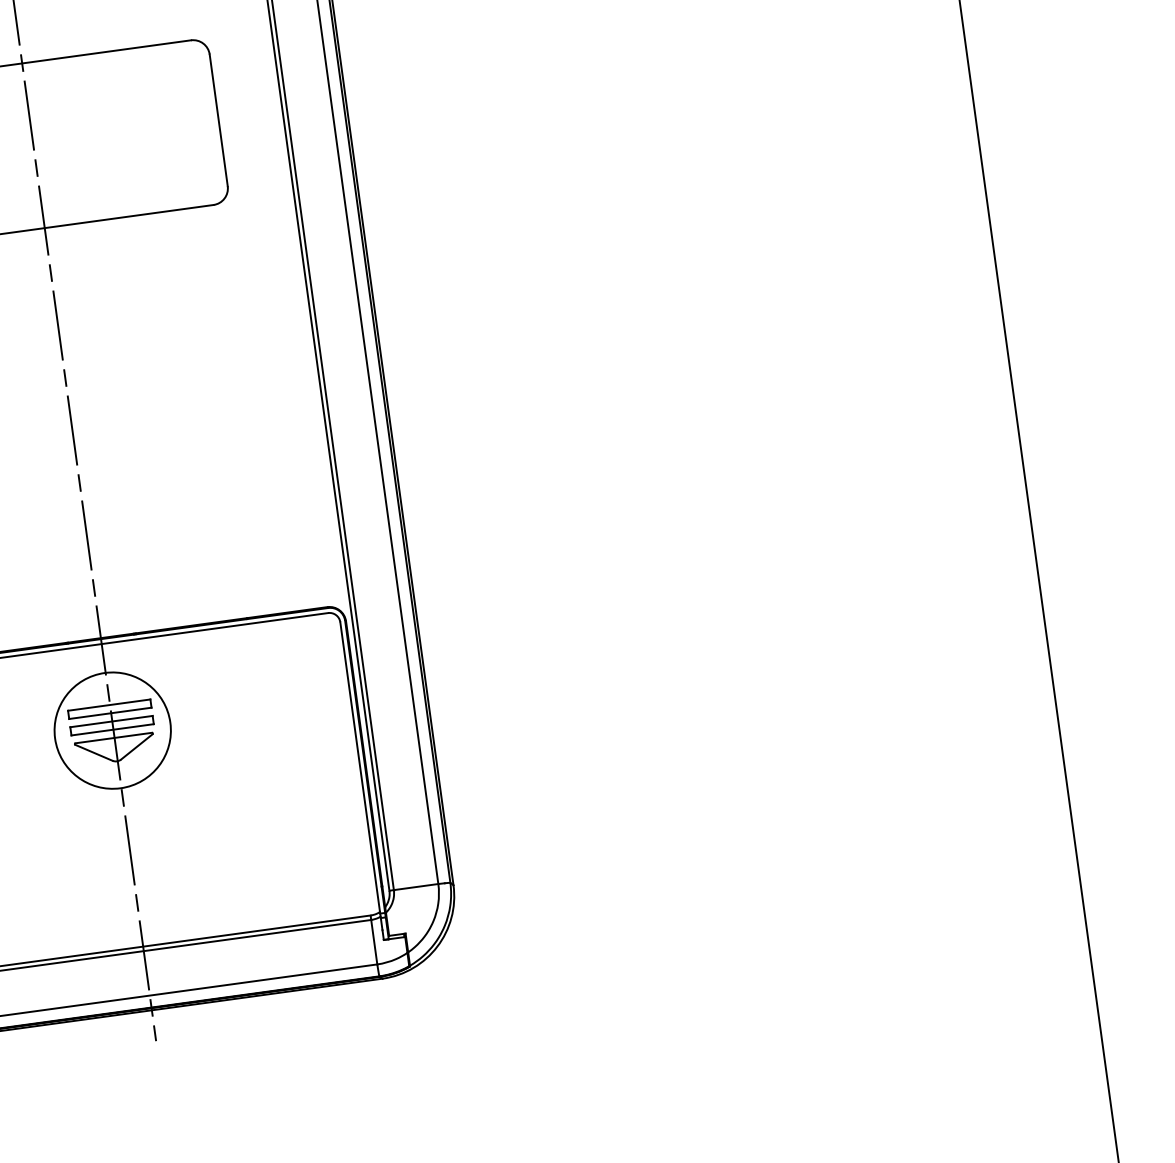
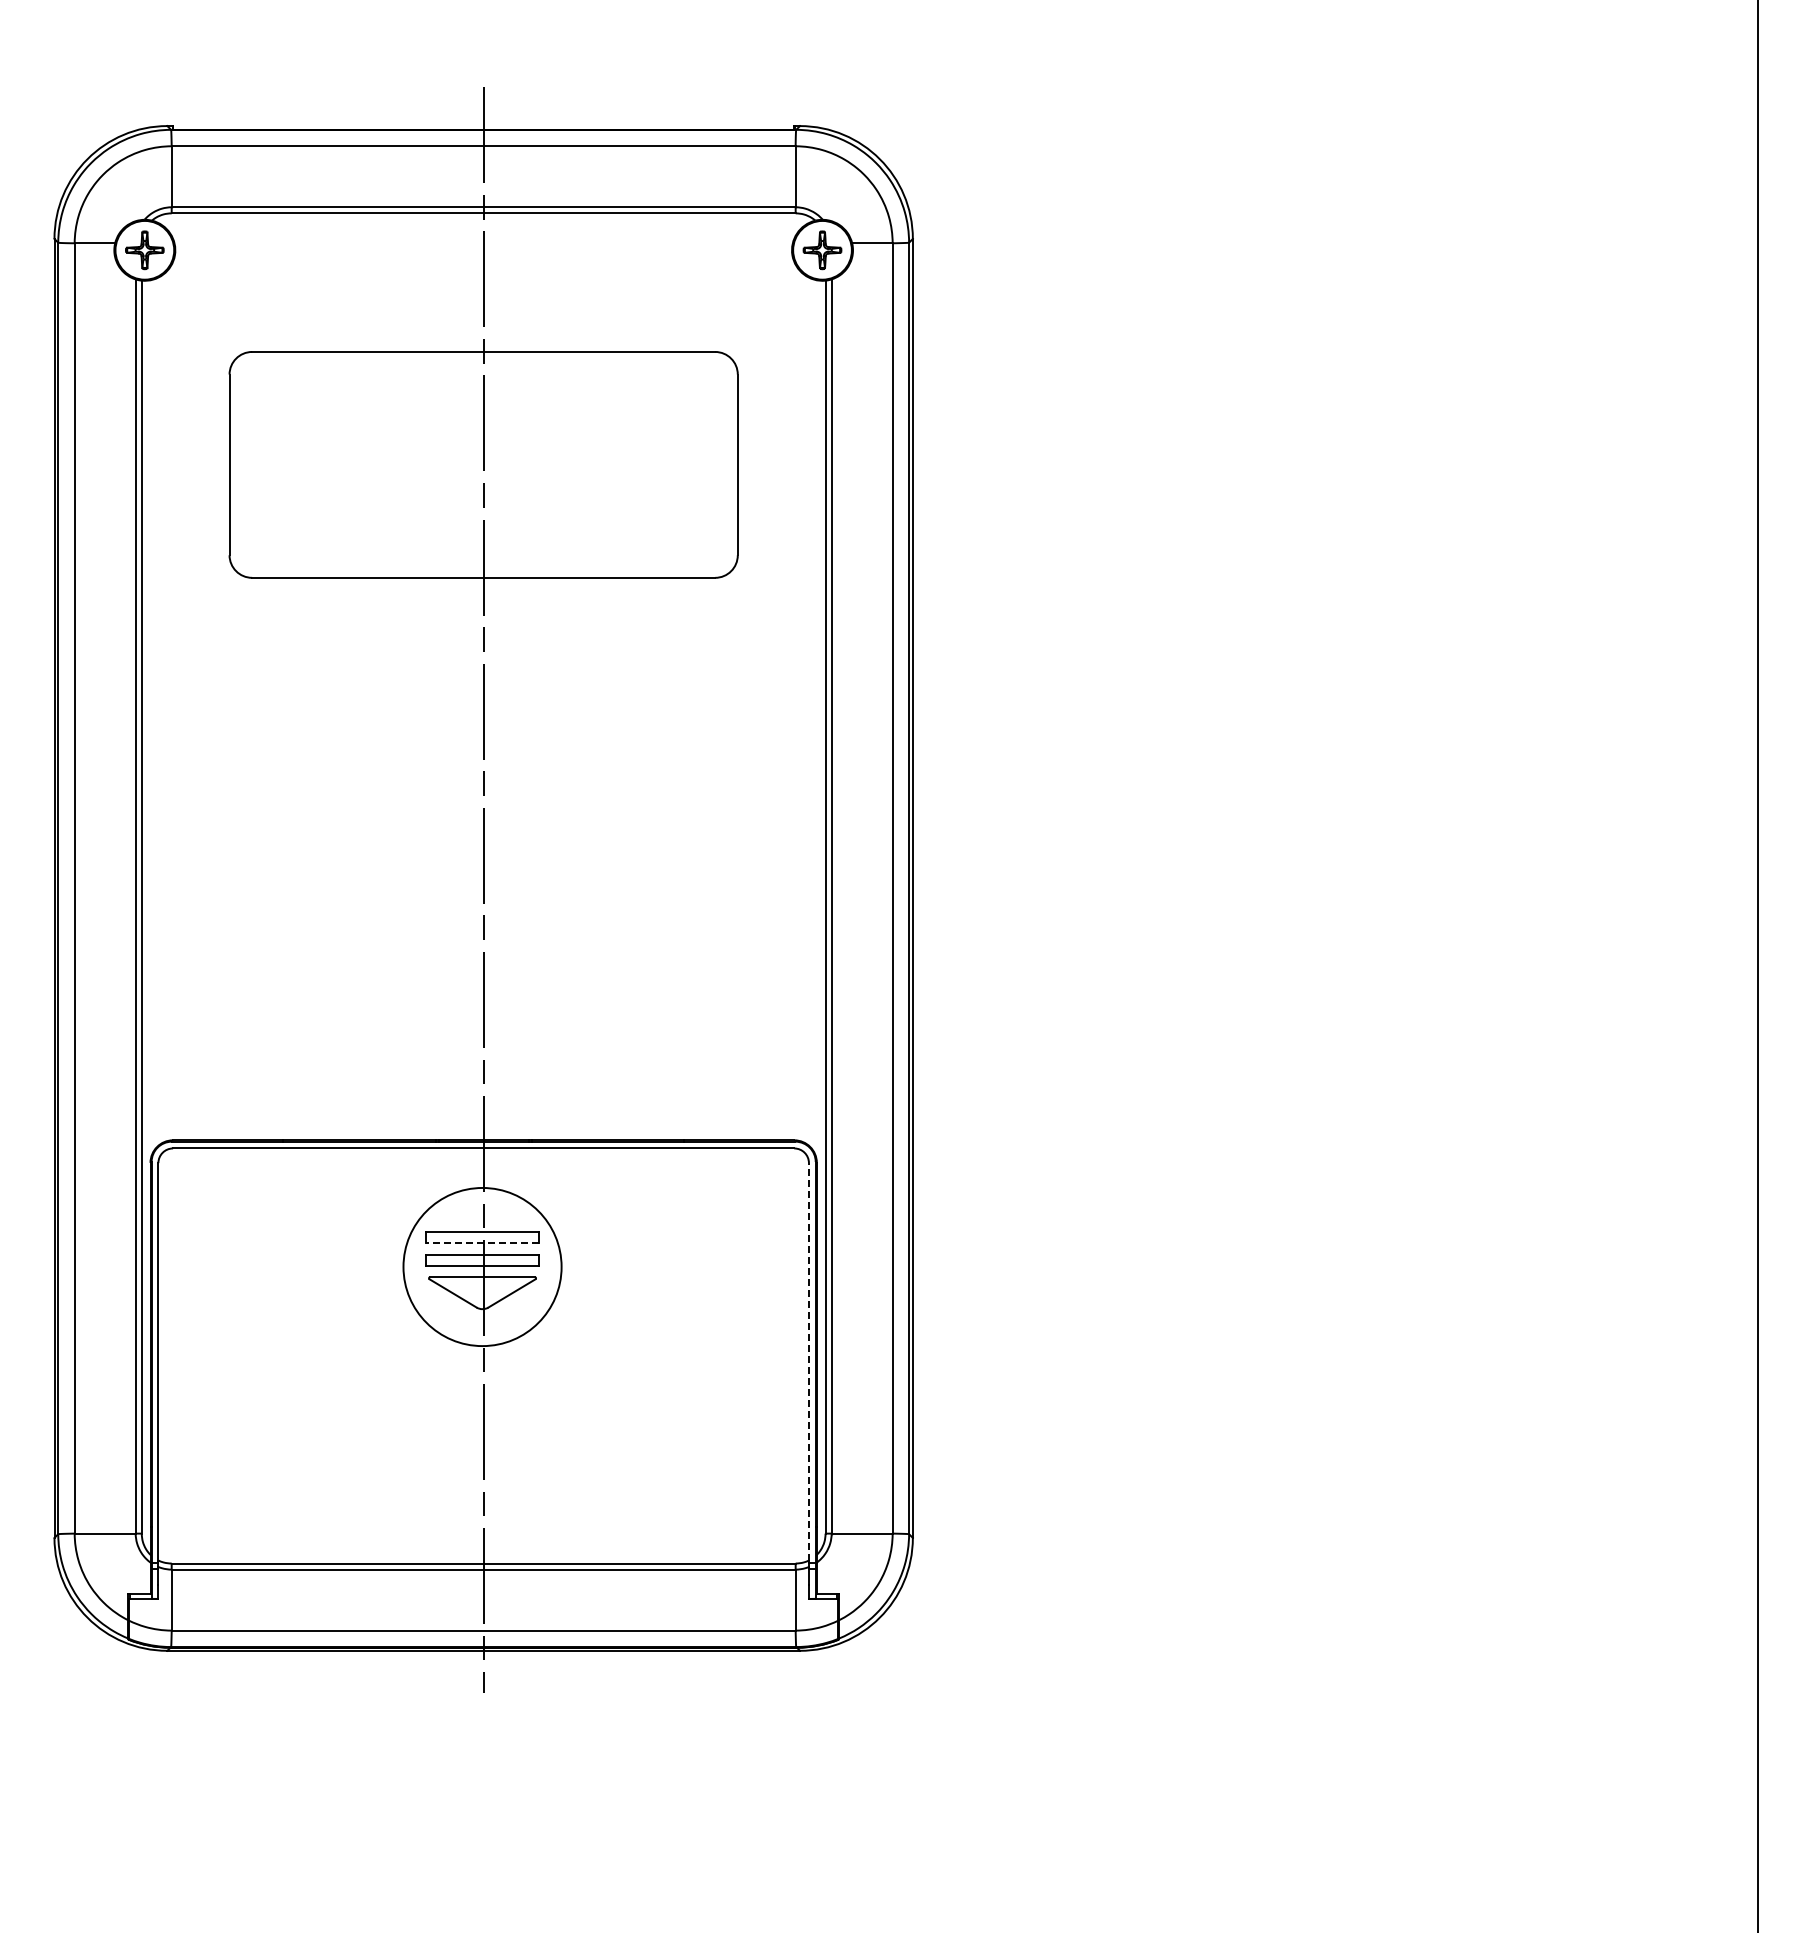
line: (110, 713) -> (482, 1243), solid -> dashed
line: (359, 766) -> (808, 1361), solid -> dashed

